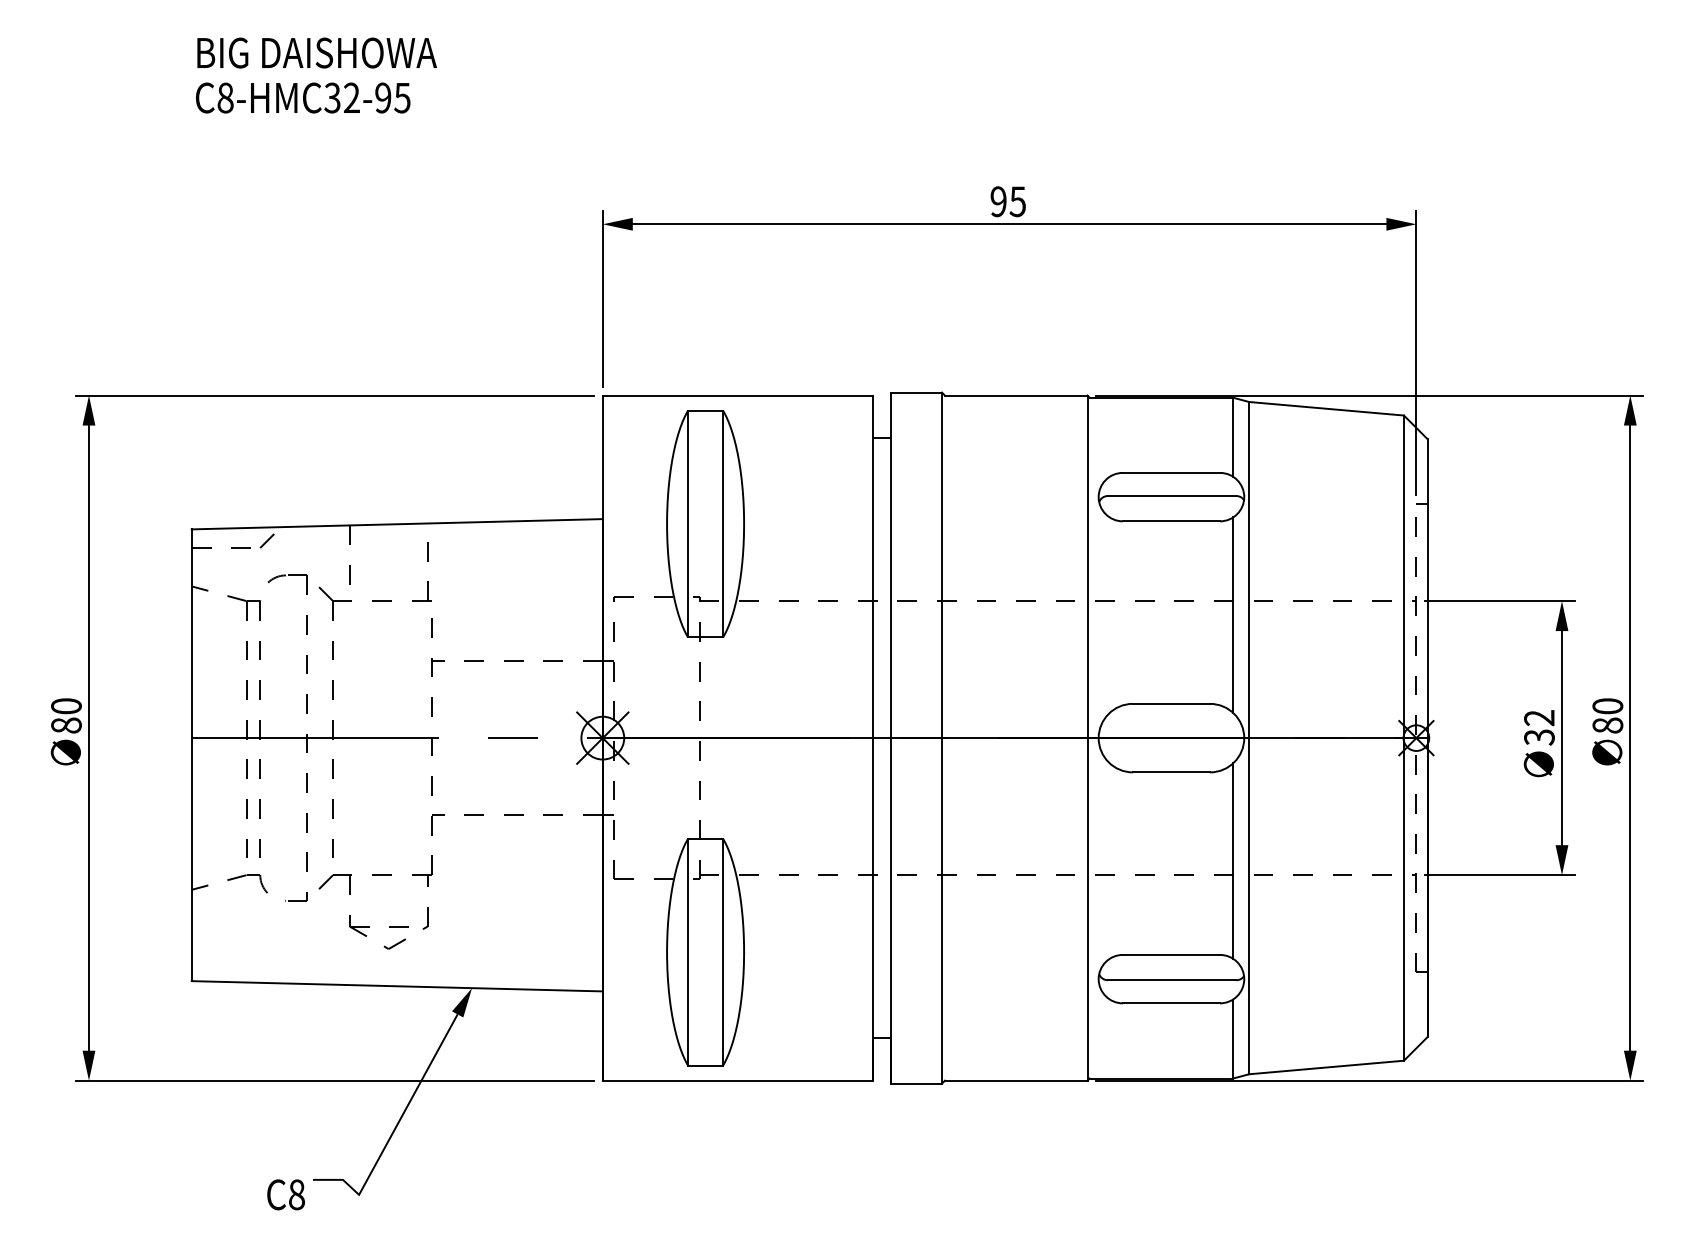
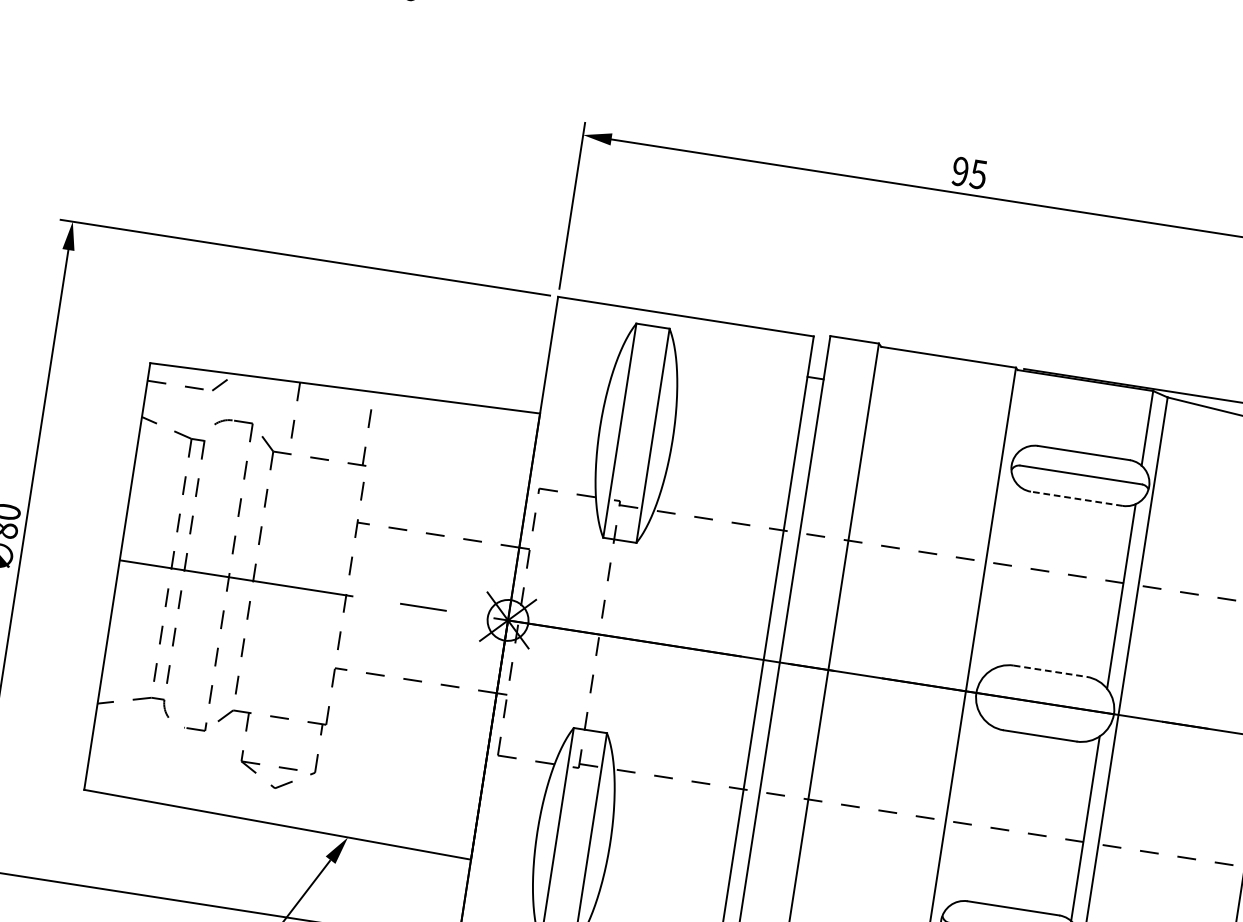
line: (1171, 521) -> (1076, 498), solid -> dashed
line: (1171, 703) -> (1050, 670), solid -> dashed

